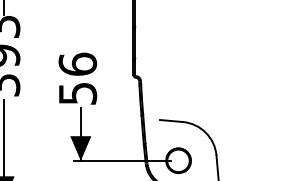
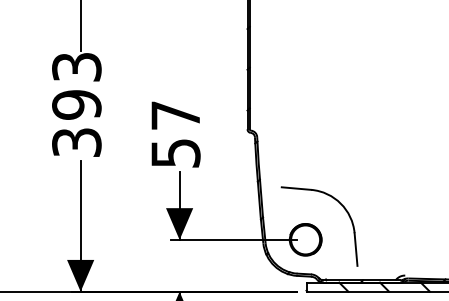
text: (77, 64) -> (175, 115), 56 -> 57

